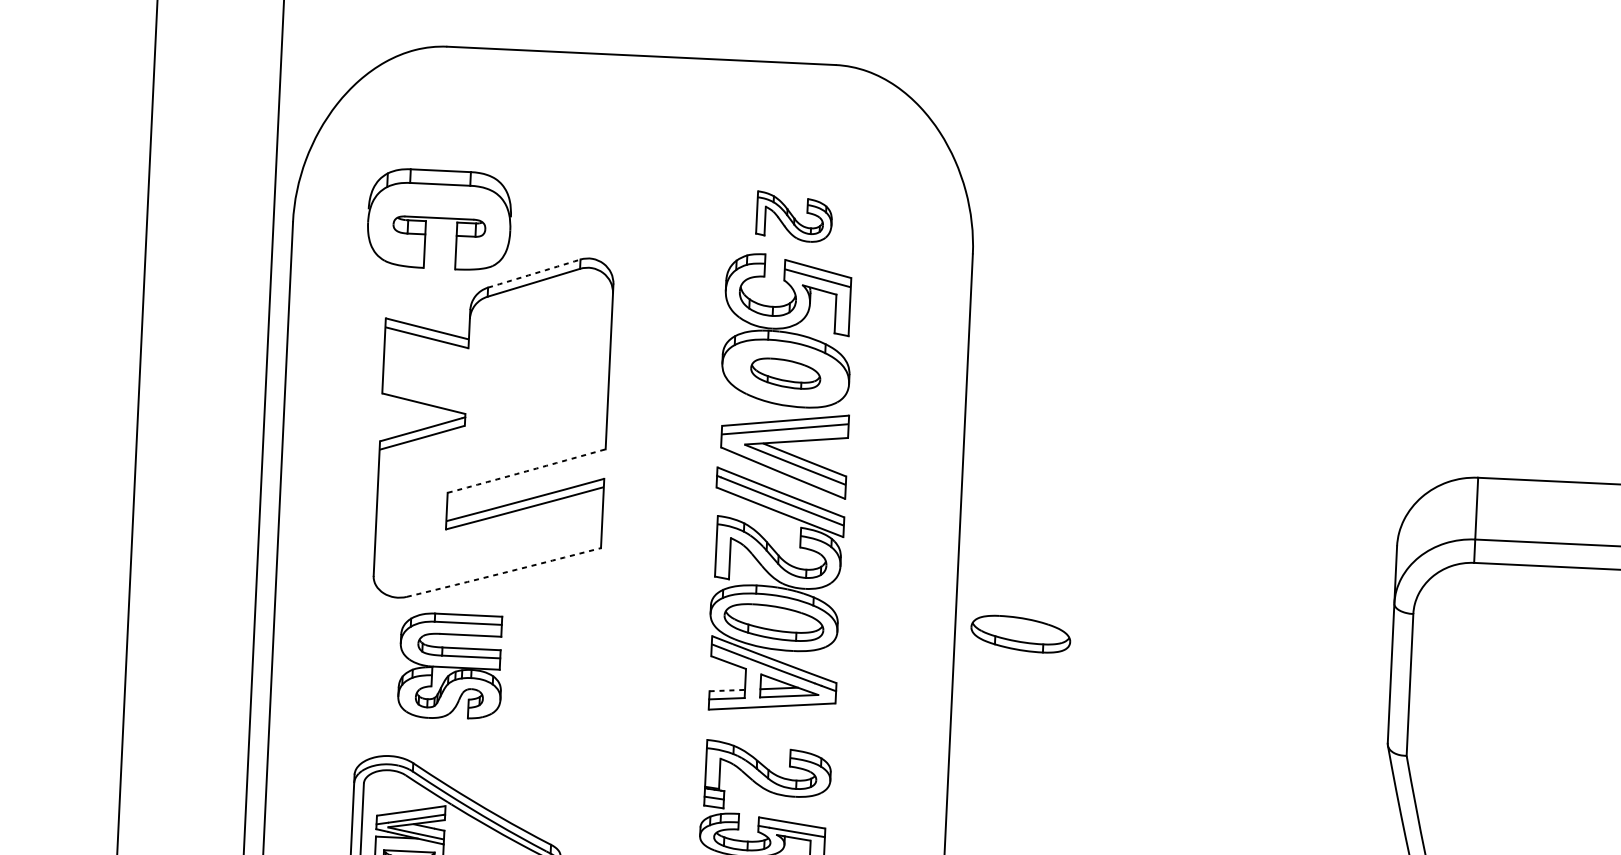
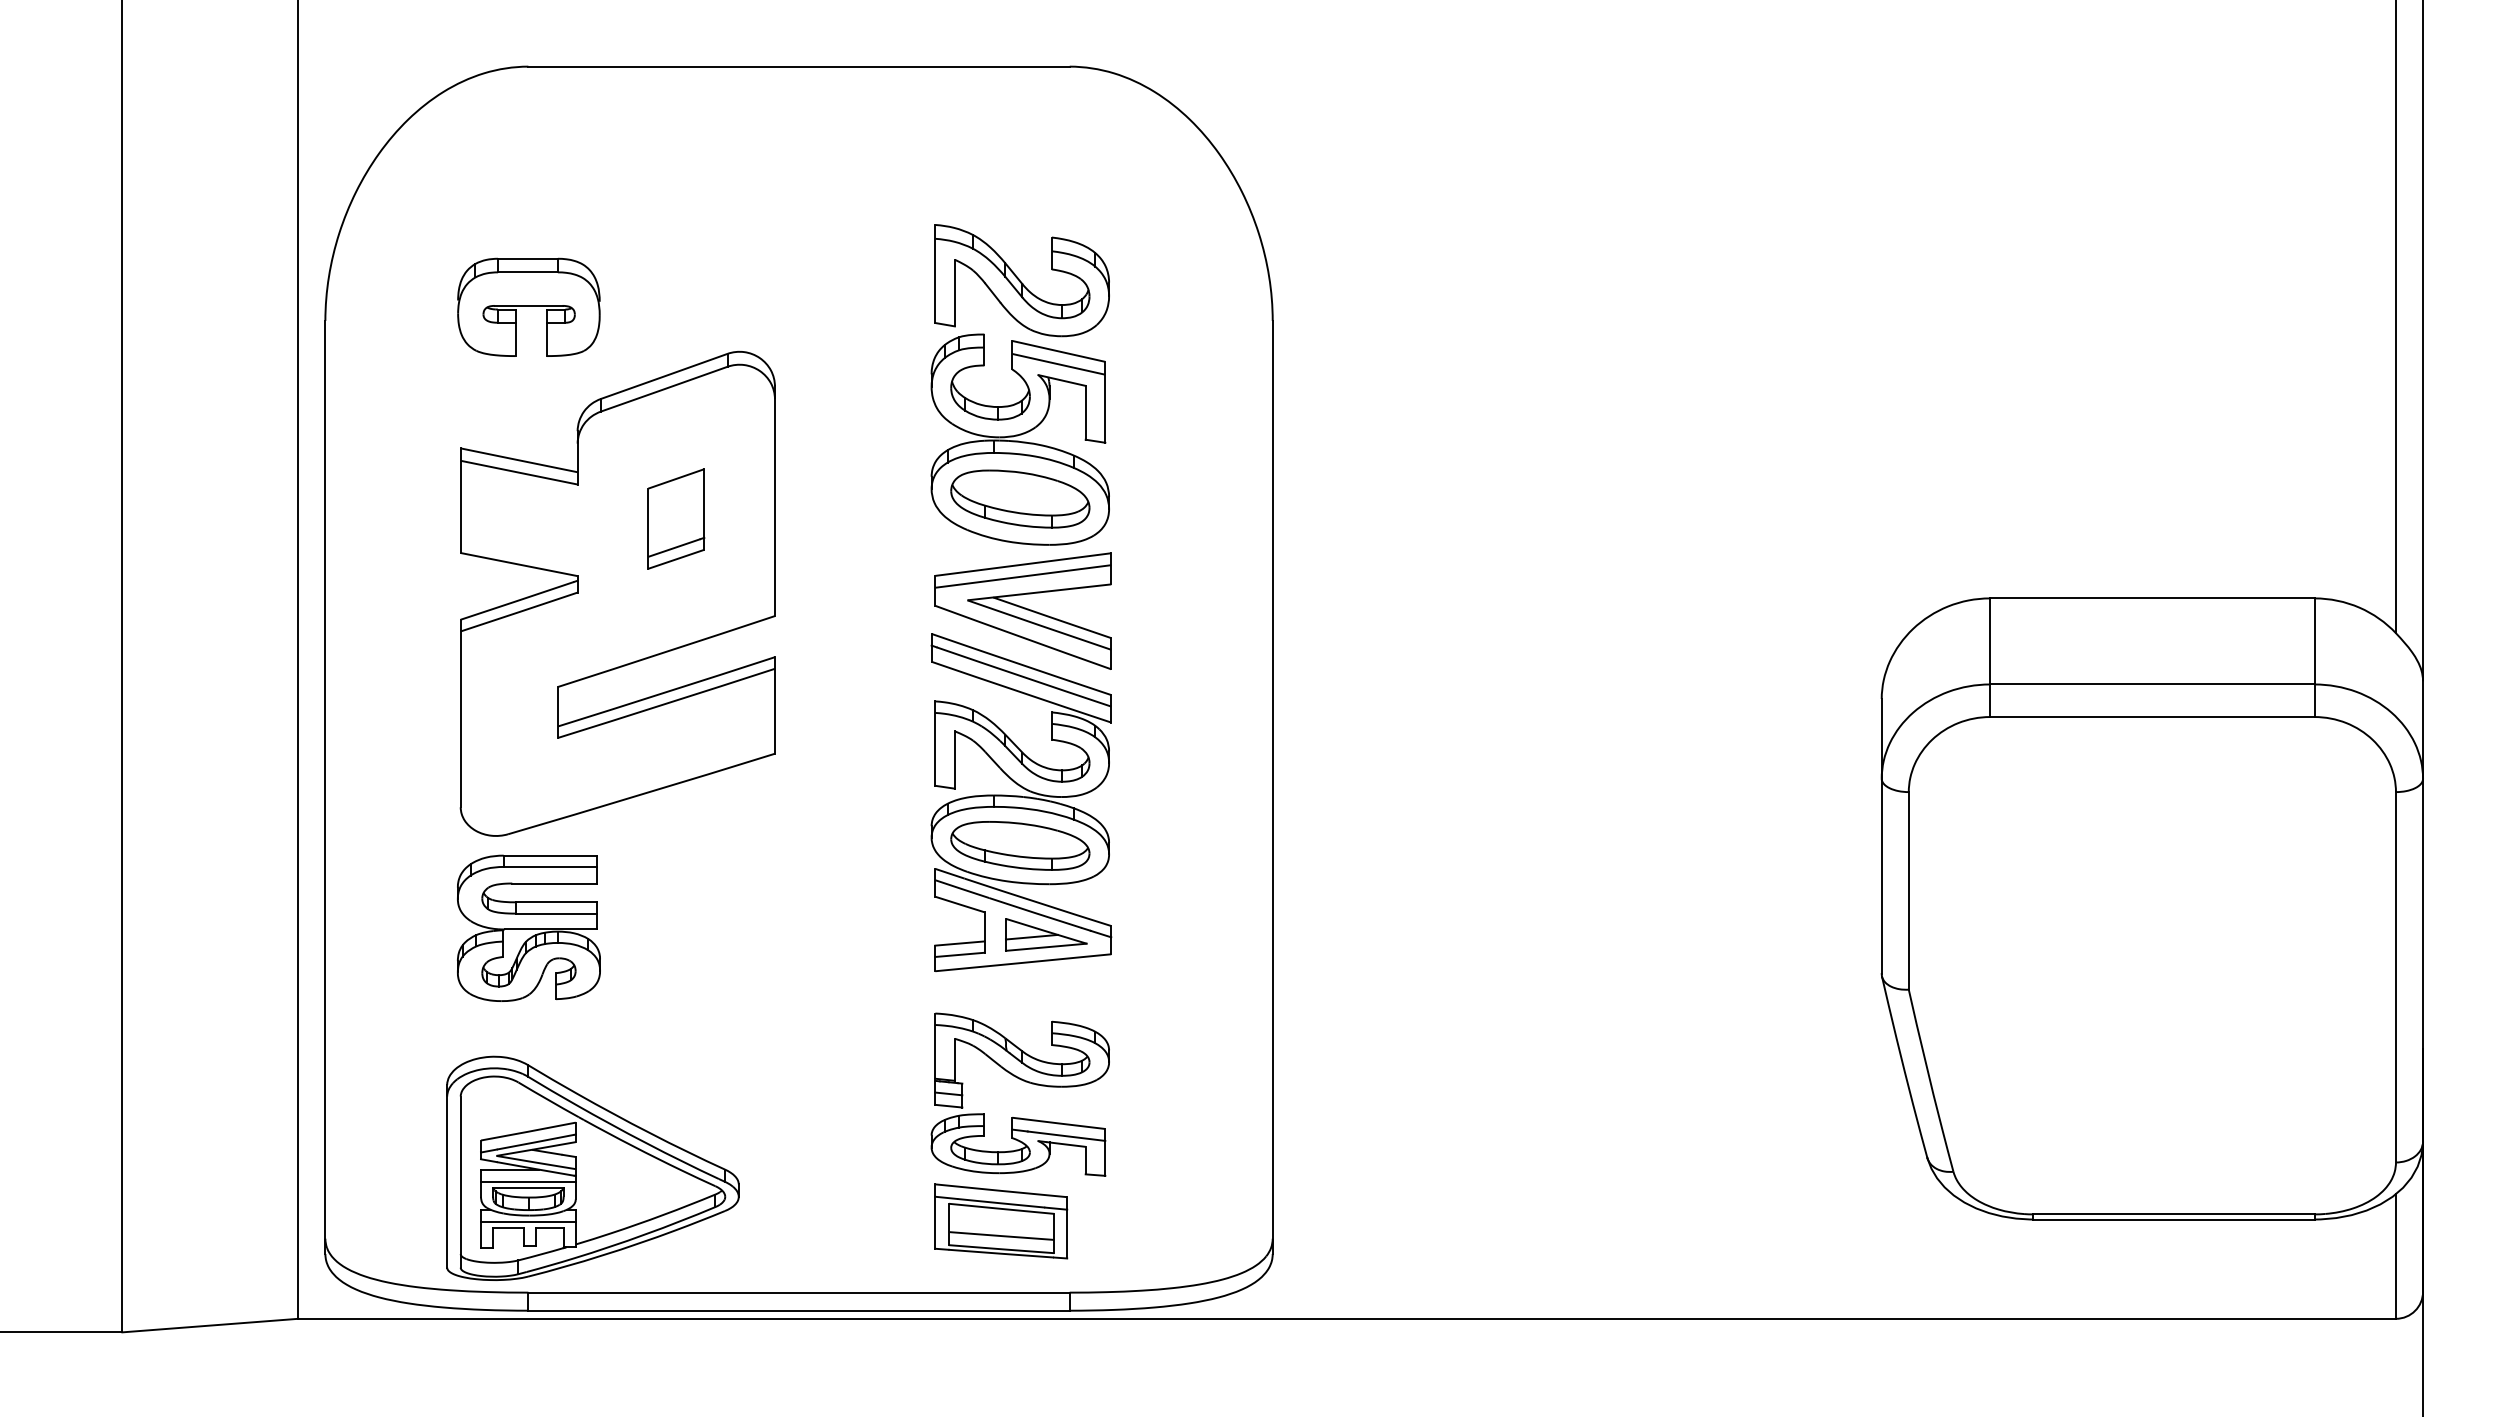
part: (793, 216) -> (1021, 280), size x1.67
part: (439, 218) -> (528, 306), size x0.71
arc: (534, 273) -> (664, 376), dashed -> solid
part: (785, 373) -> (1020, 498), size x1.43
part: (538, 375) -> (676, 518), added
arc: (526, 471) -> (666, 651), dashed -> solid
arc: (503, 572) -> (641, 794), dashed -> solid
part: (1020, 633) -> (1364, 845), removed
part: (450, 665) -> (528, 927), moved
line: (727, 690) -> (959, 943), dashed -> solid
line: (409, 846) -> (528, 1181), added

